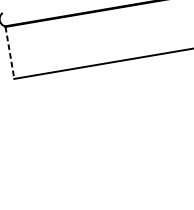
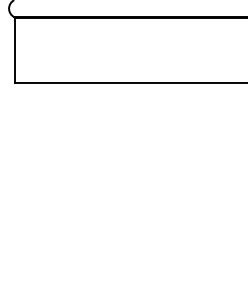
line: (9, 52) -> (14, 50), dashed -> solid

